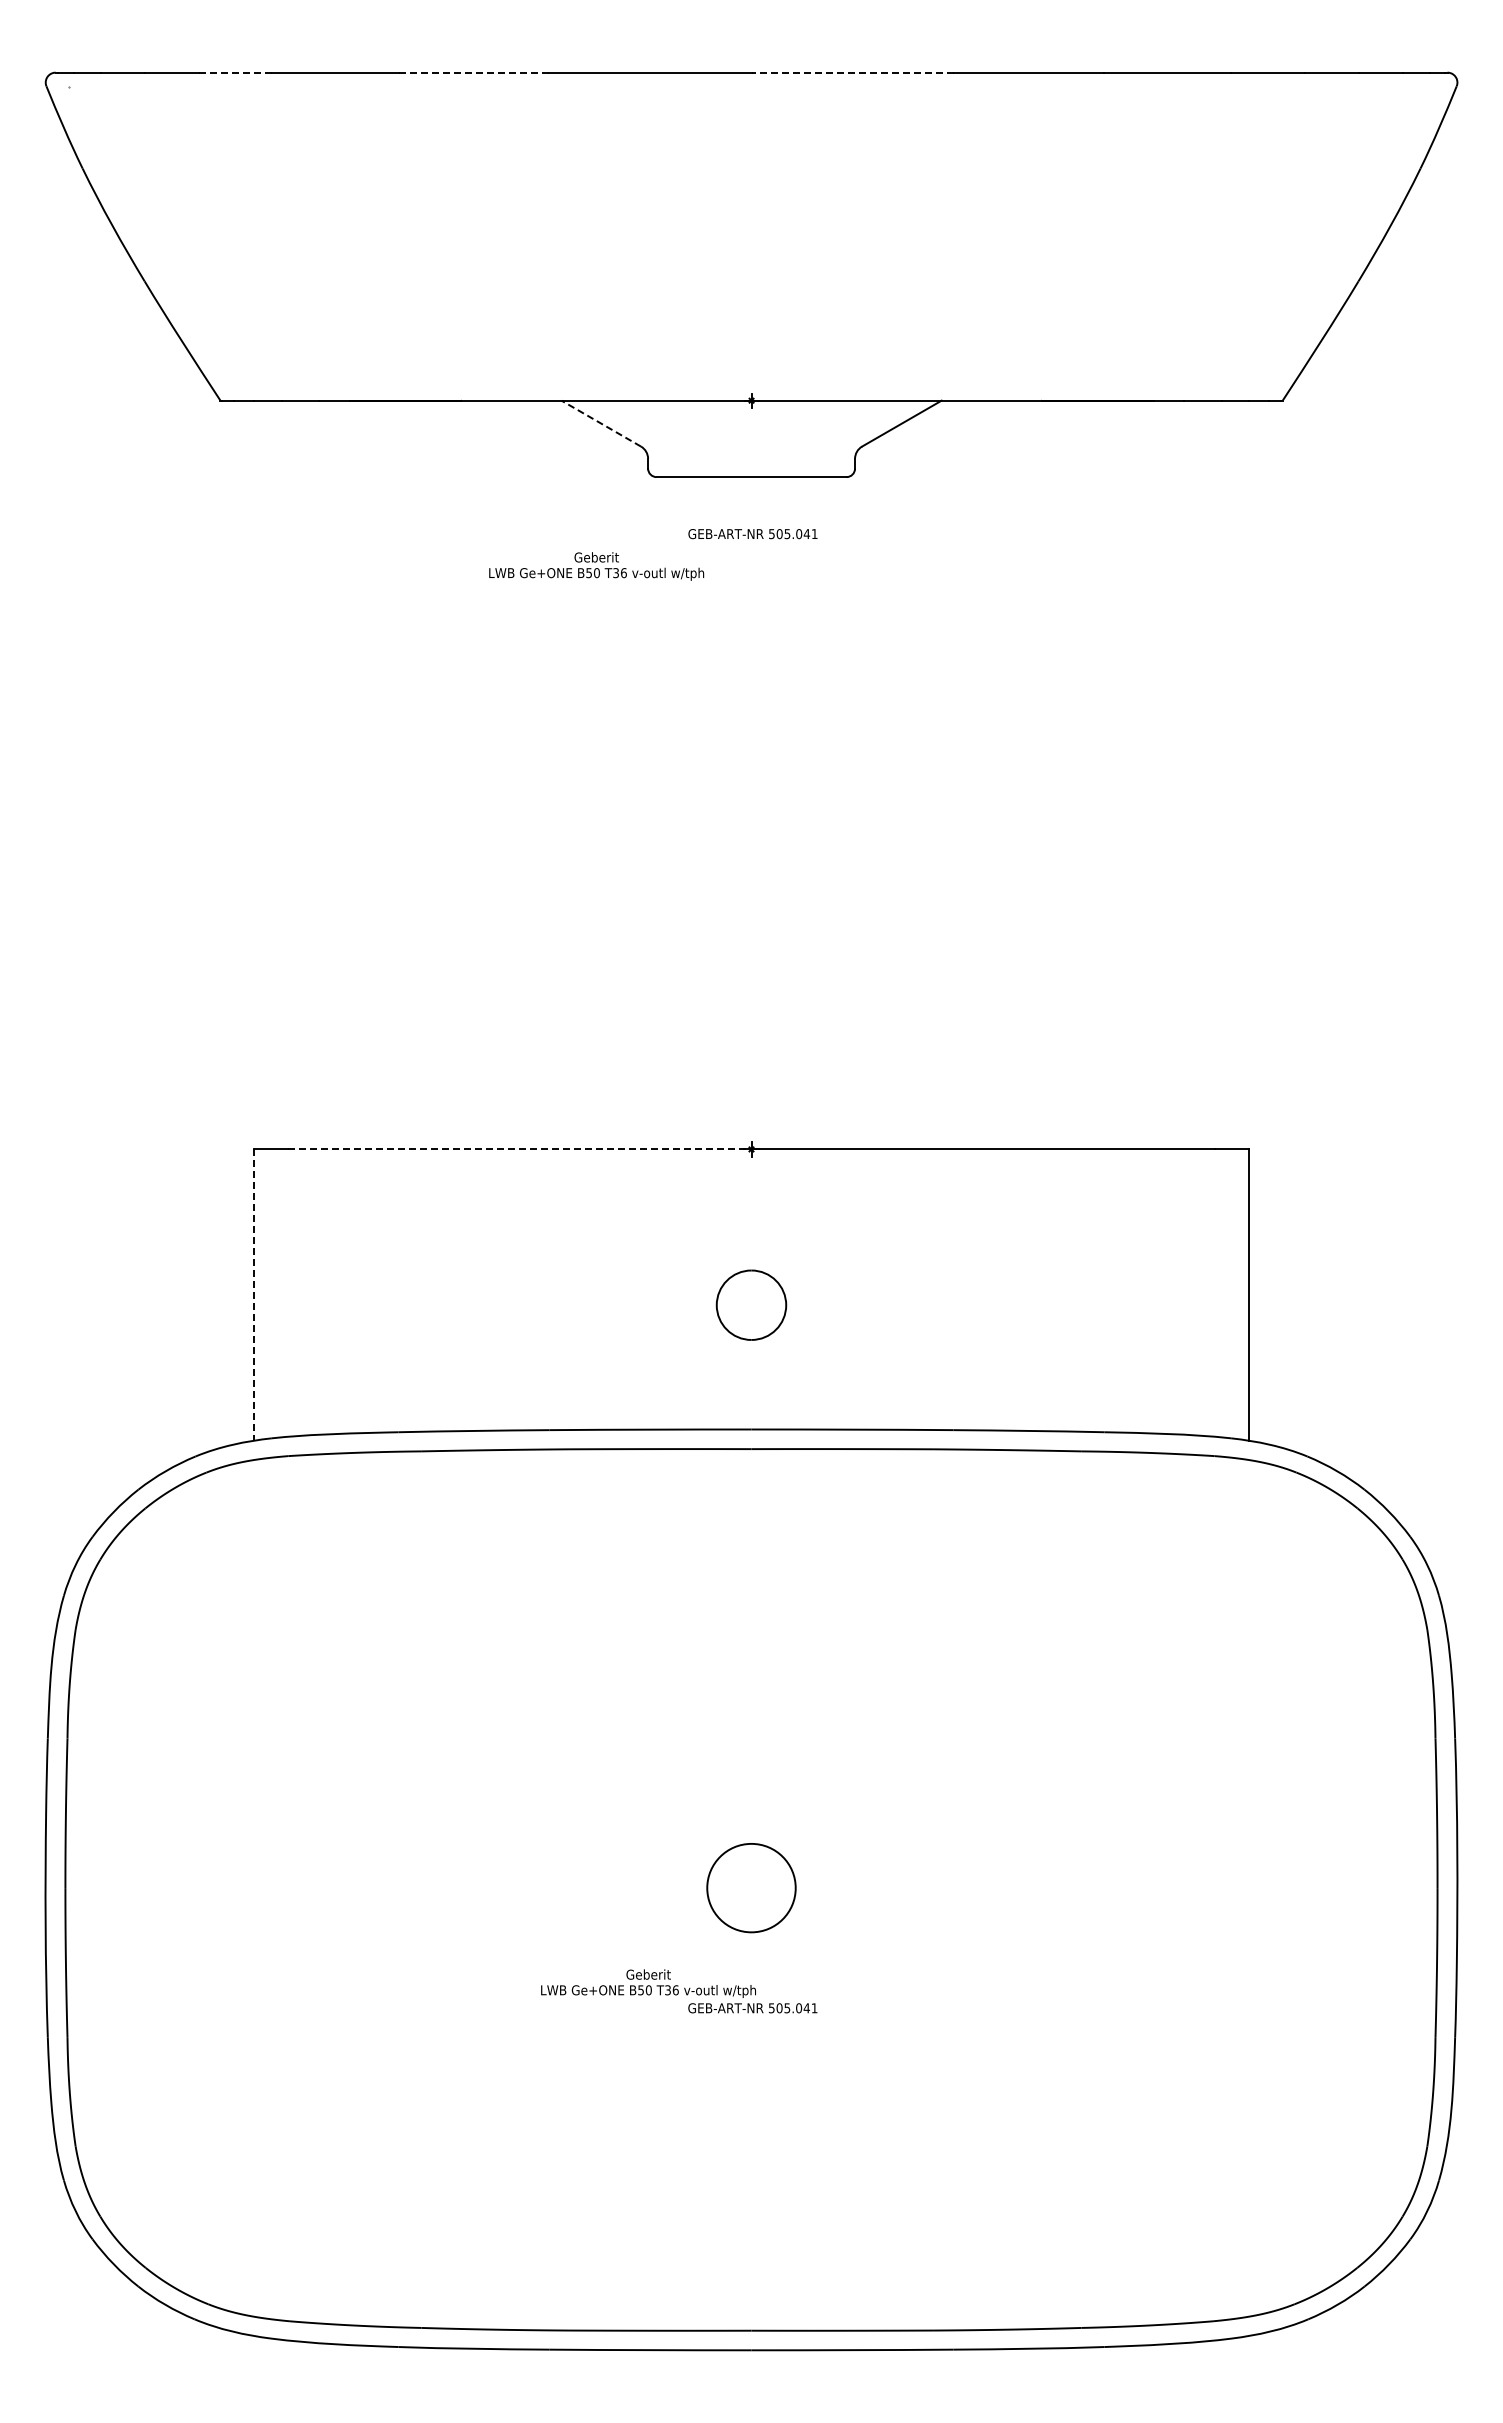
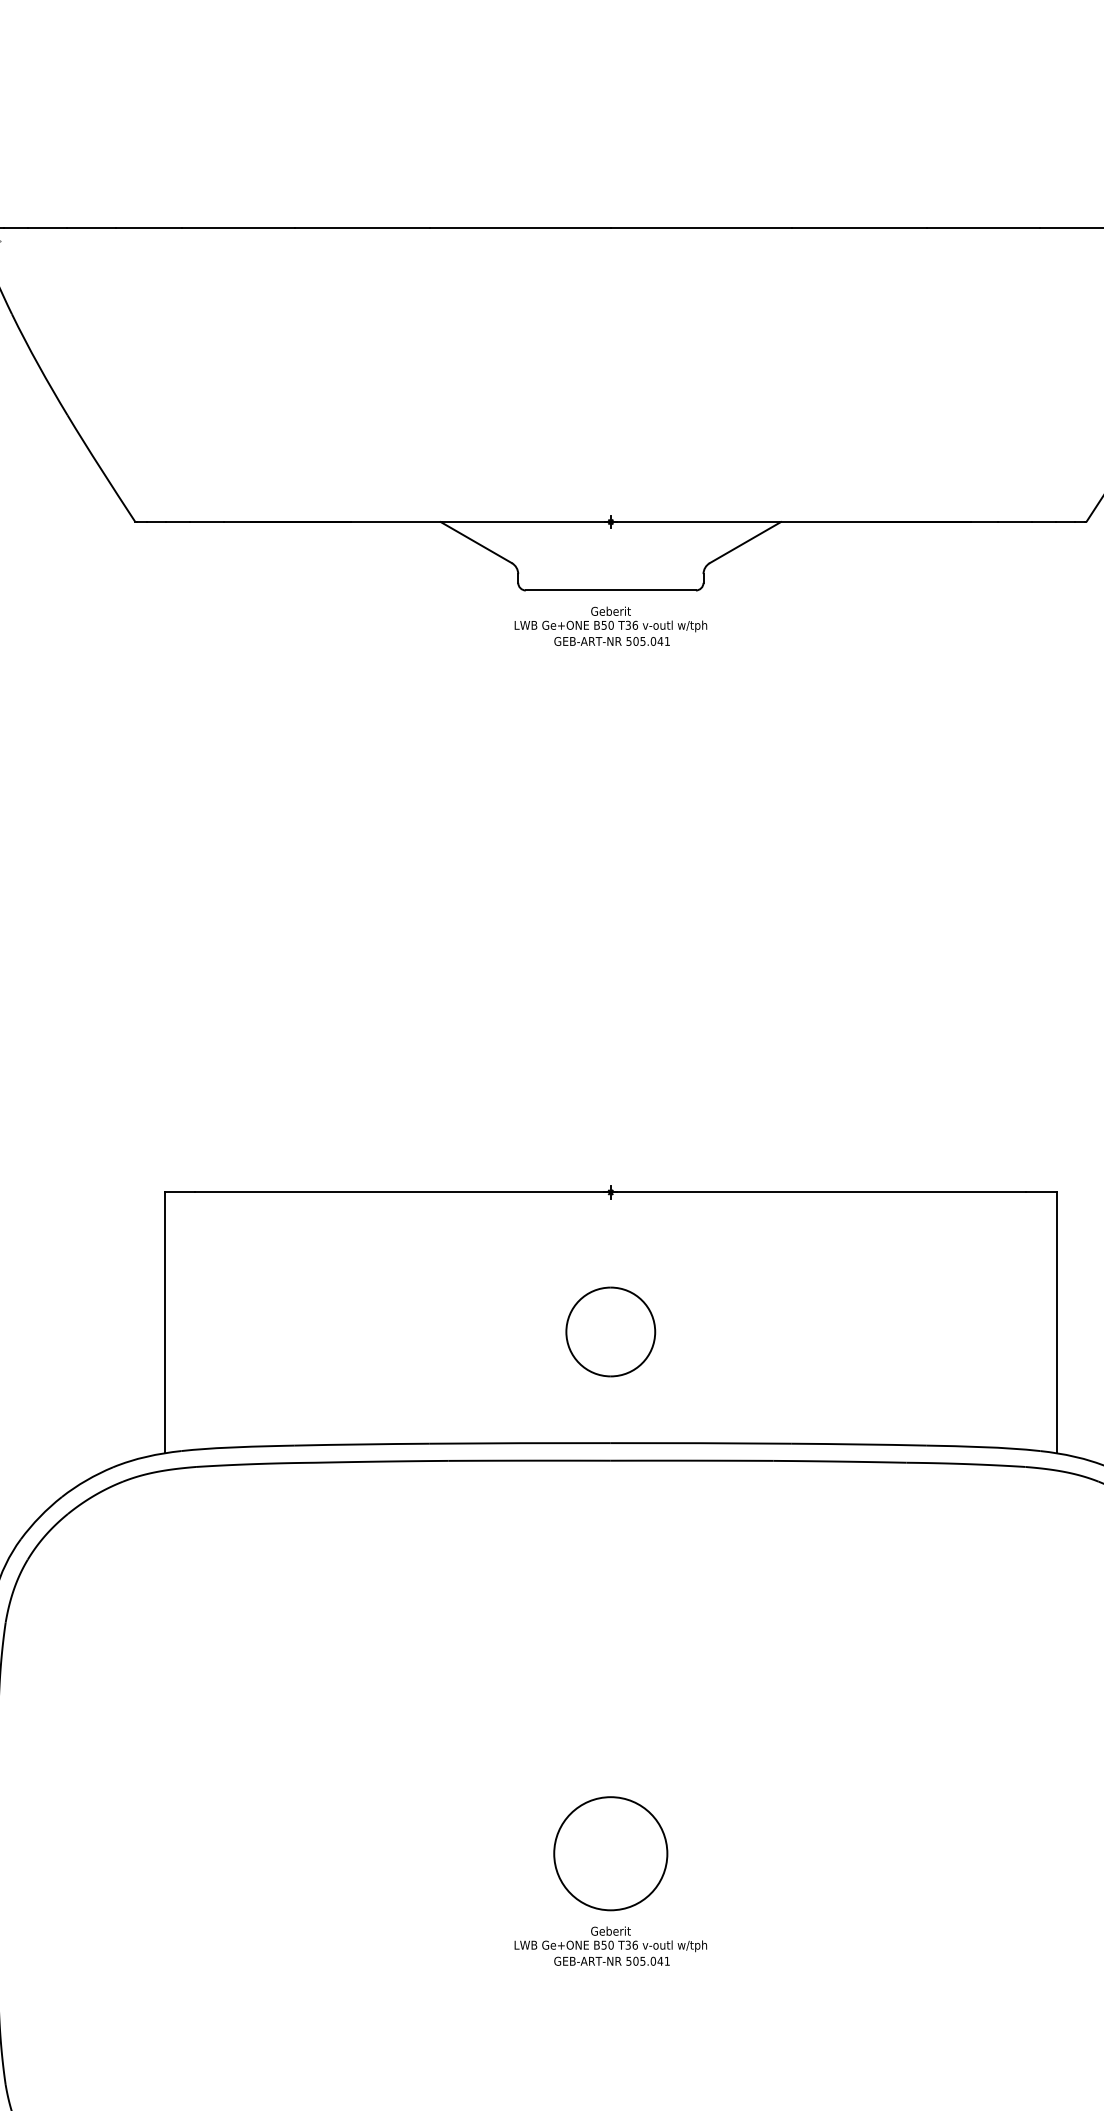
line: (235, 72) -> (148, 228), dashed -> solid
line: (474, 72) -> (362, 228), dashed -> solid
line: (852, 72) -> (701, 228), dashed -> solid
line: (601, 423) -> (476, 542), dashed -> solid
text: (596, 566) -> (610, 619), moved
line: (519, 1149) -> (403, 1192), dashed -> solid
line: (253, 1295) -> (164, 1323), dashed -> solid
part: (751, 1304) -> (610, 1331), size x1.43
circle: (751, 1887) -> (610, 1853), size x1.43
text: (648, 1983) -> (610, 1939), moved

